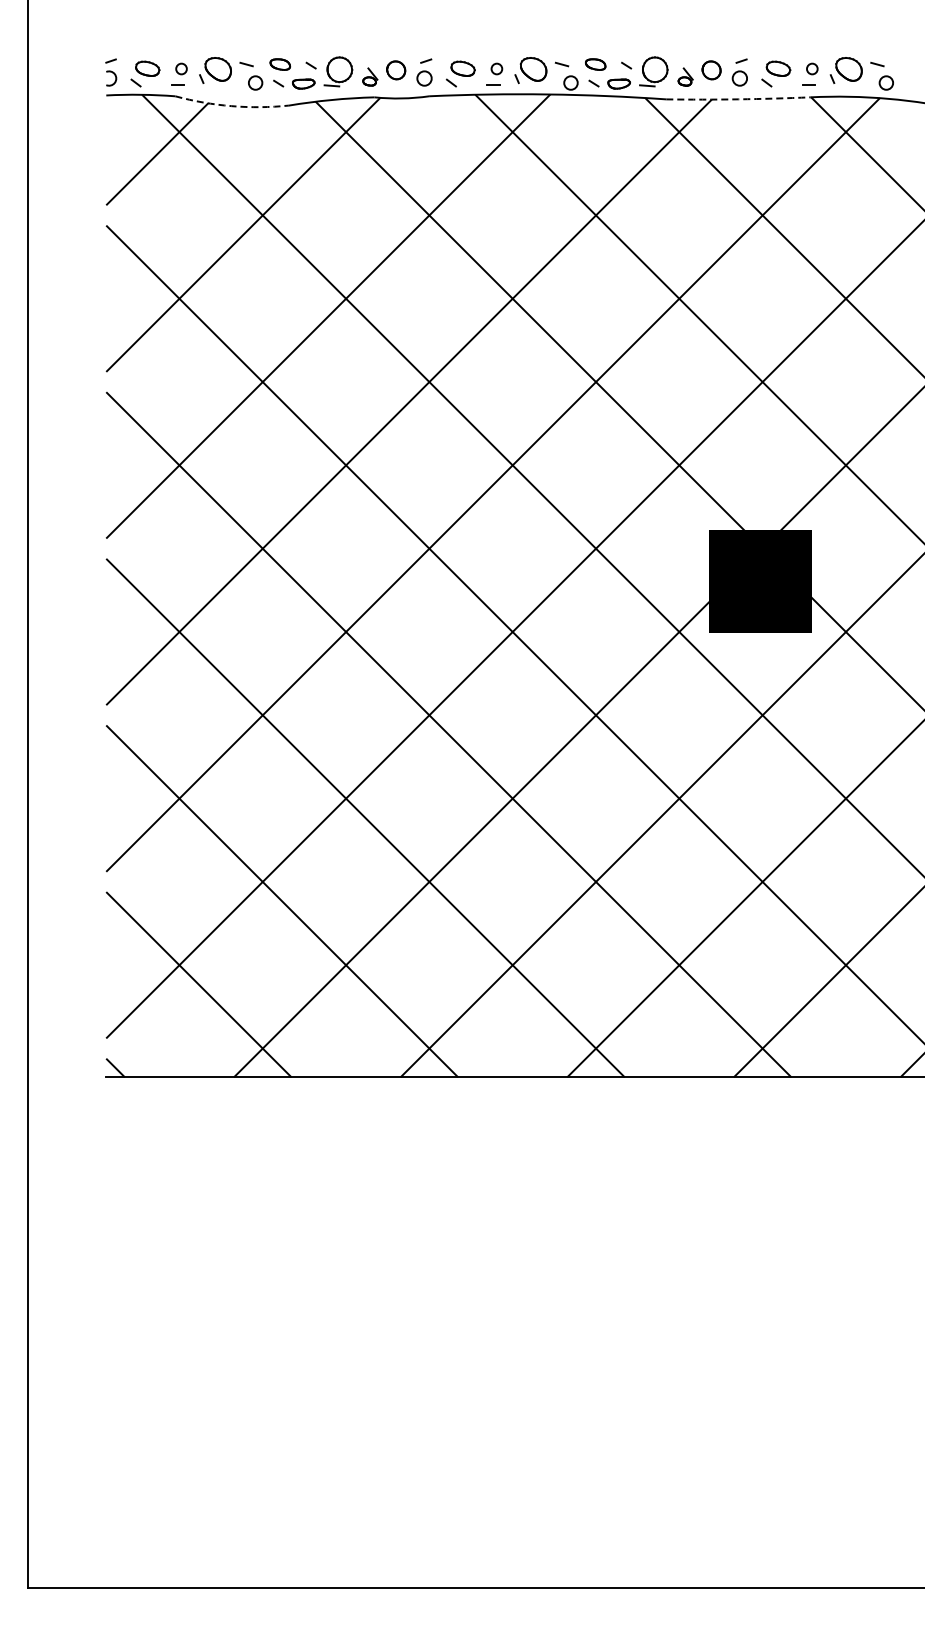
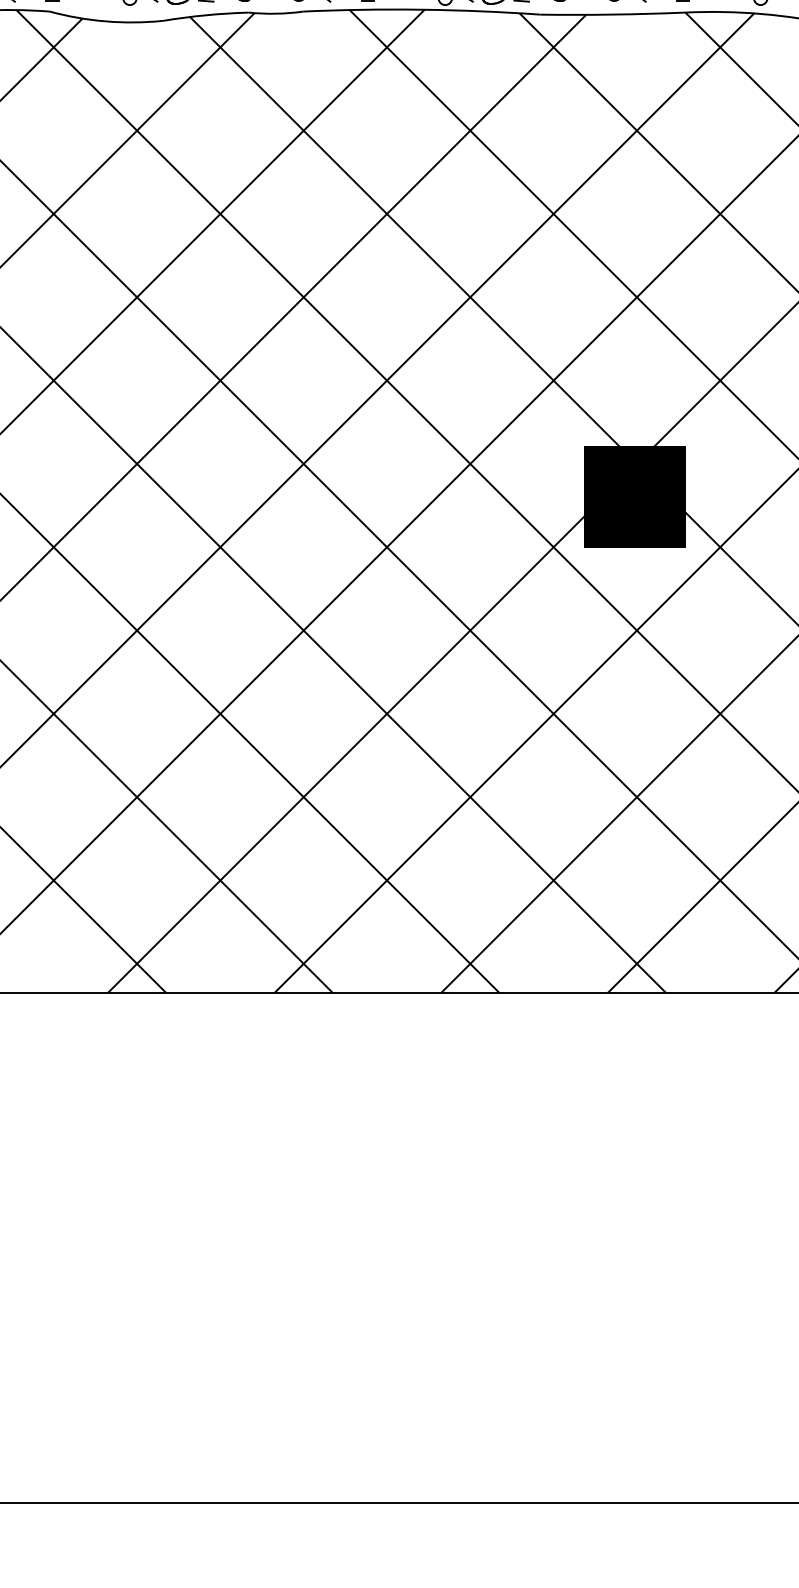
arc: (738, 99) -> (612, 14), dashed -> solid
arc: (231, 106) -> (105, 21), dashed -> solid

